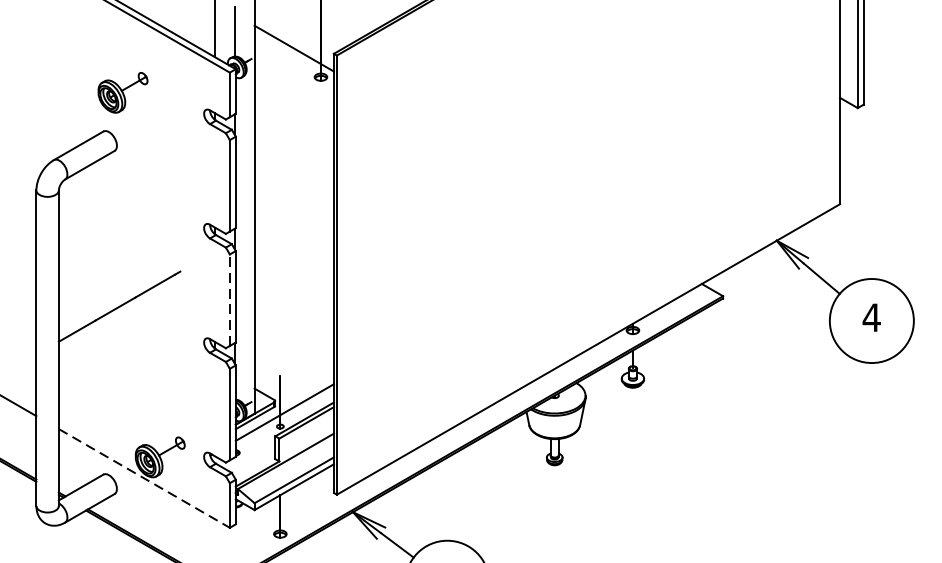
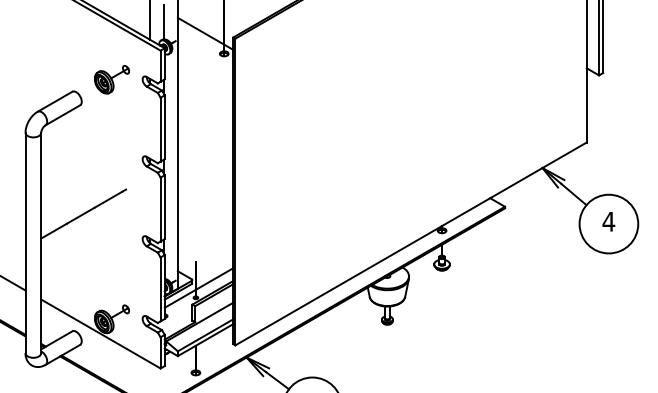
part: (122, 92) -> (111, 79), moved
line: (229, 300) -> (160, 209), dashed -> solid
line: (143, 479) -> (100, 334), dashed -> solid

